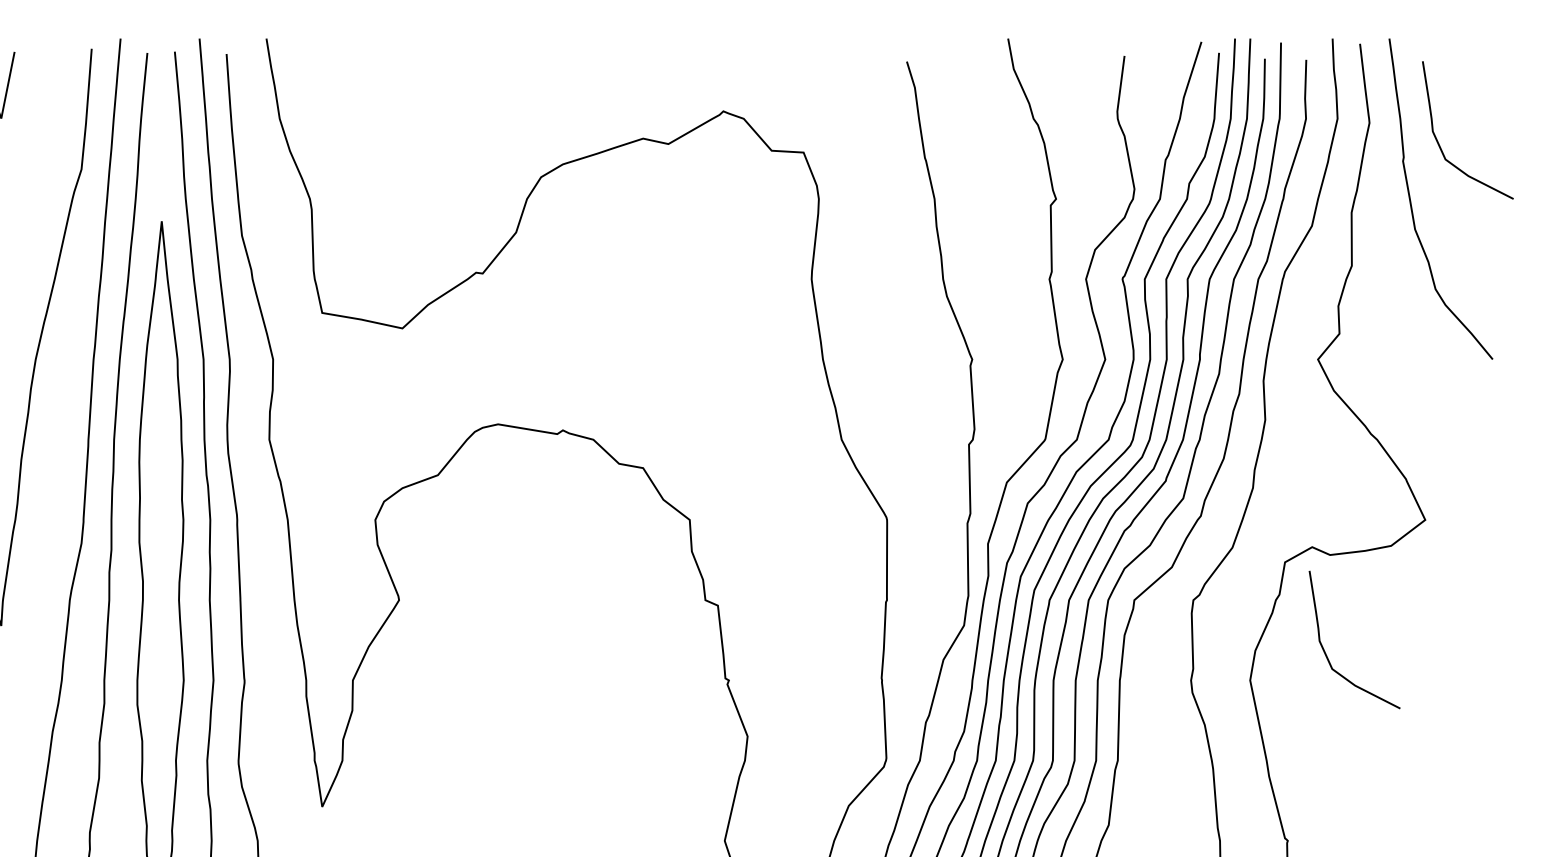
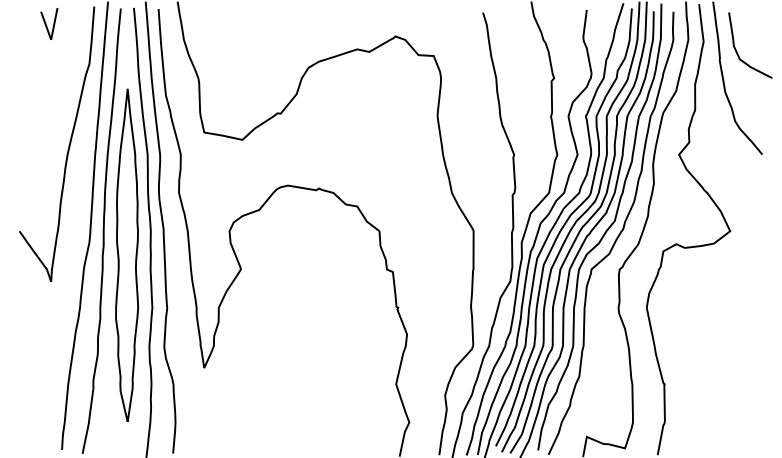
curve: (1327, 652) -> (683, 294), removed

